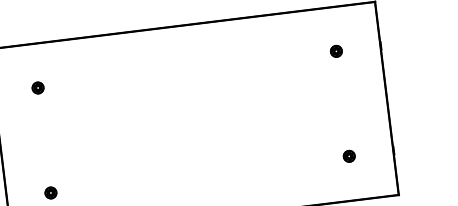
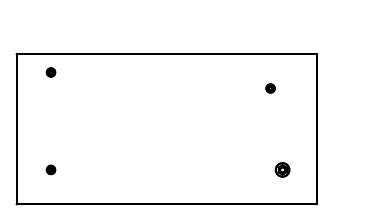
part: (336, 51) -> (270, 88), moved
part: (37, 88) -> (50, 72), moved
part: (349, 155) -> (282, 169), size x1.6

